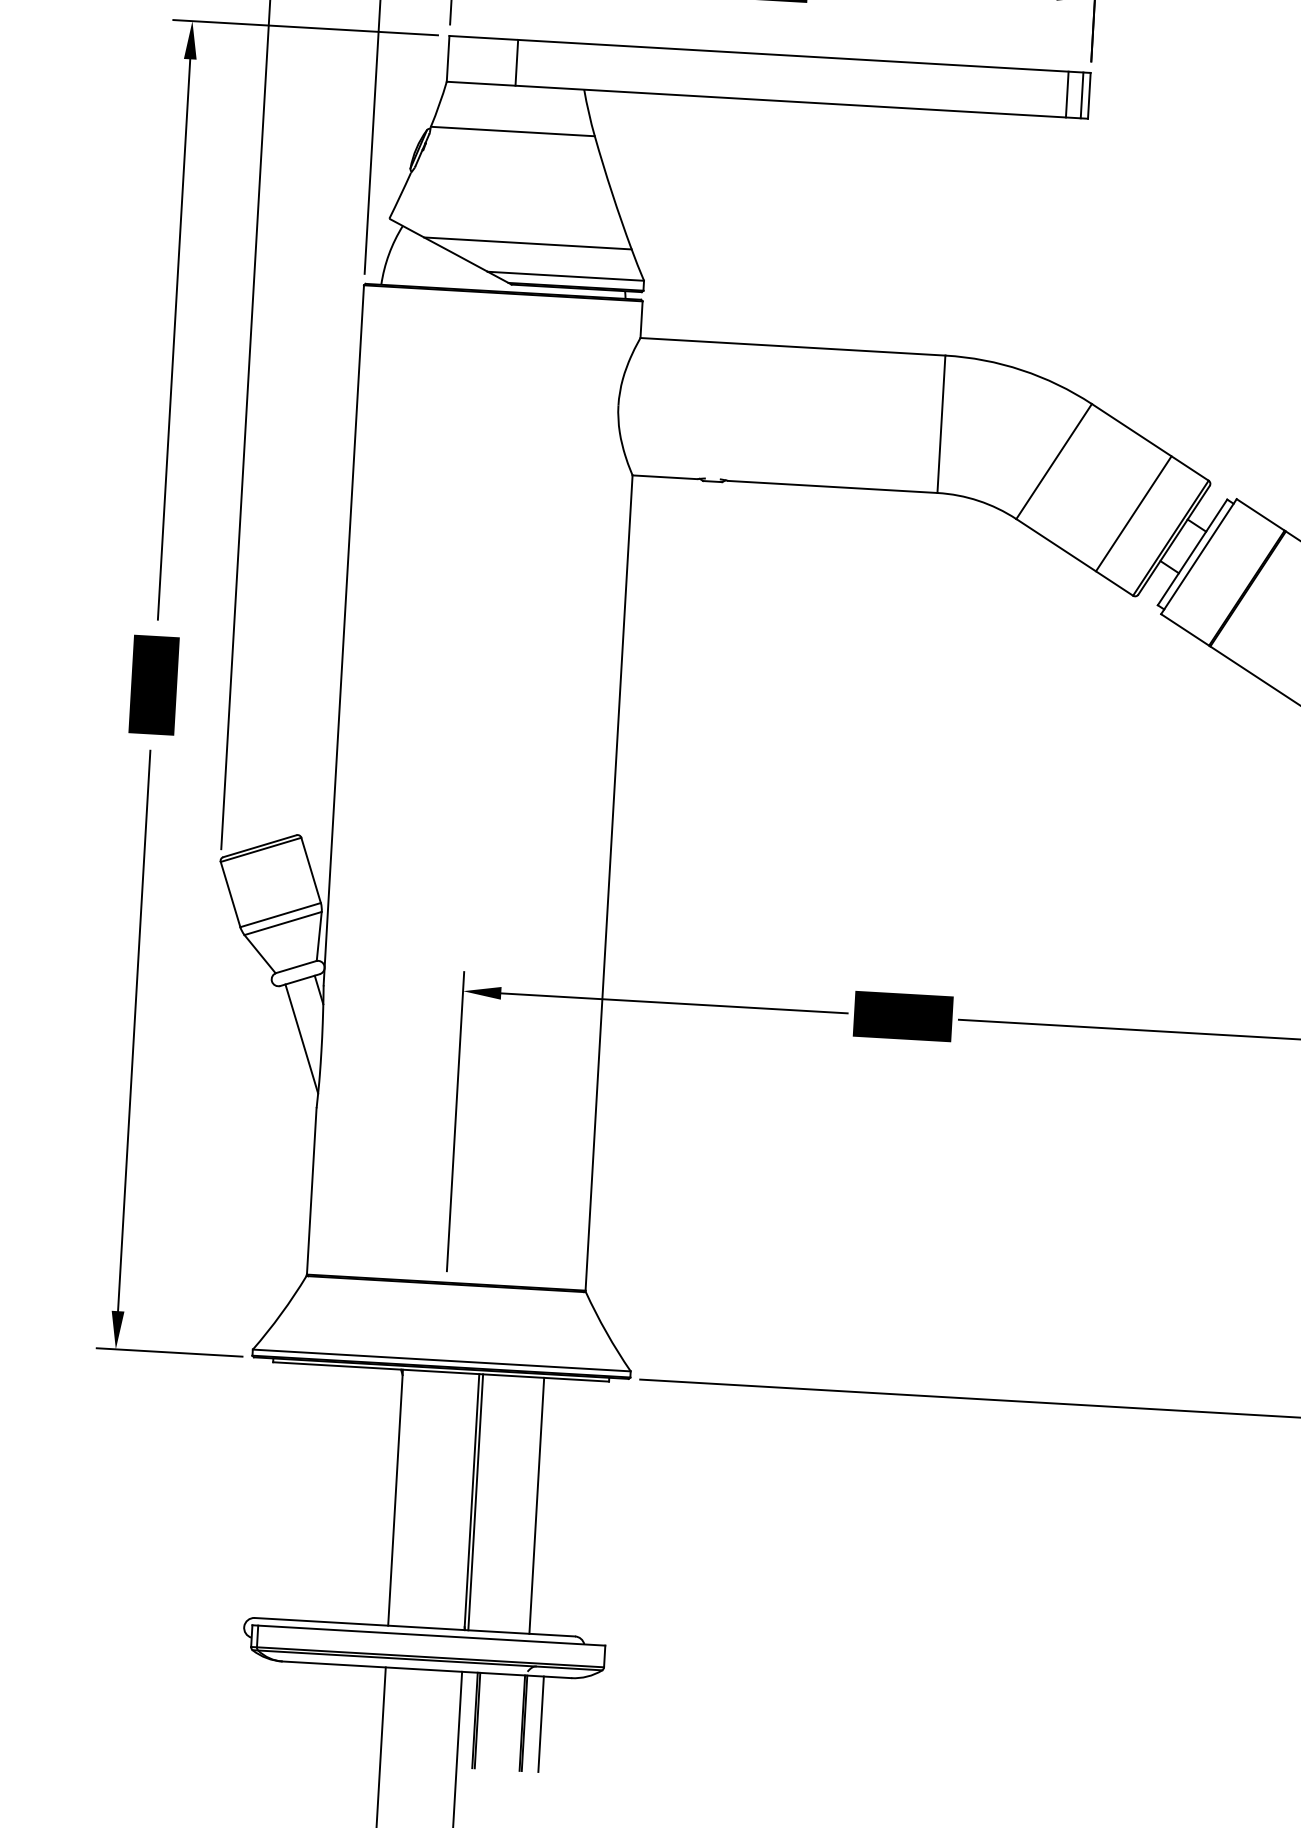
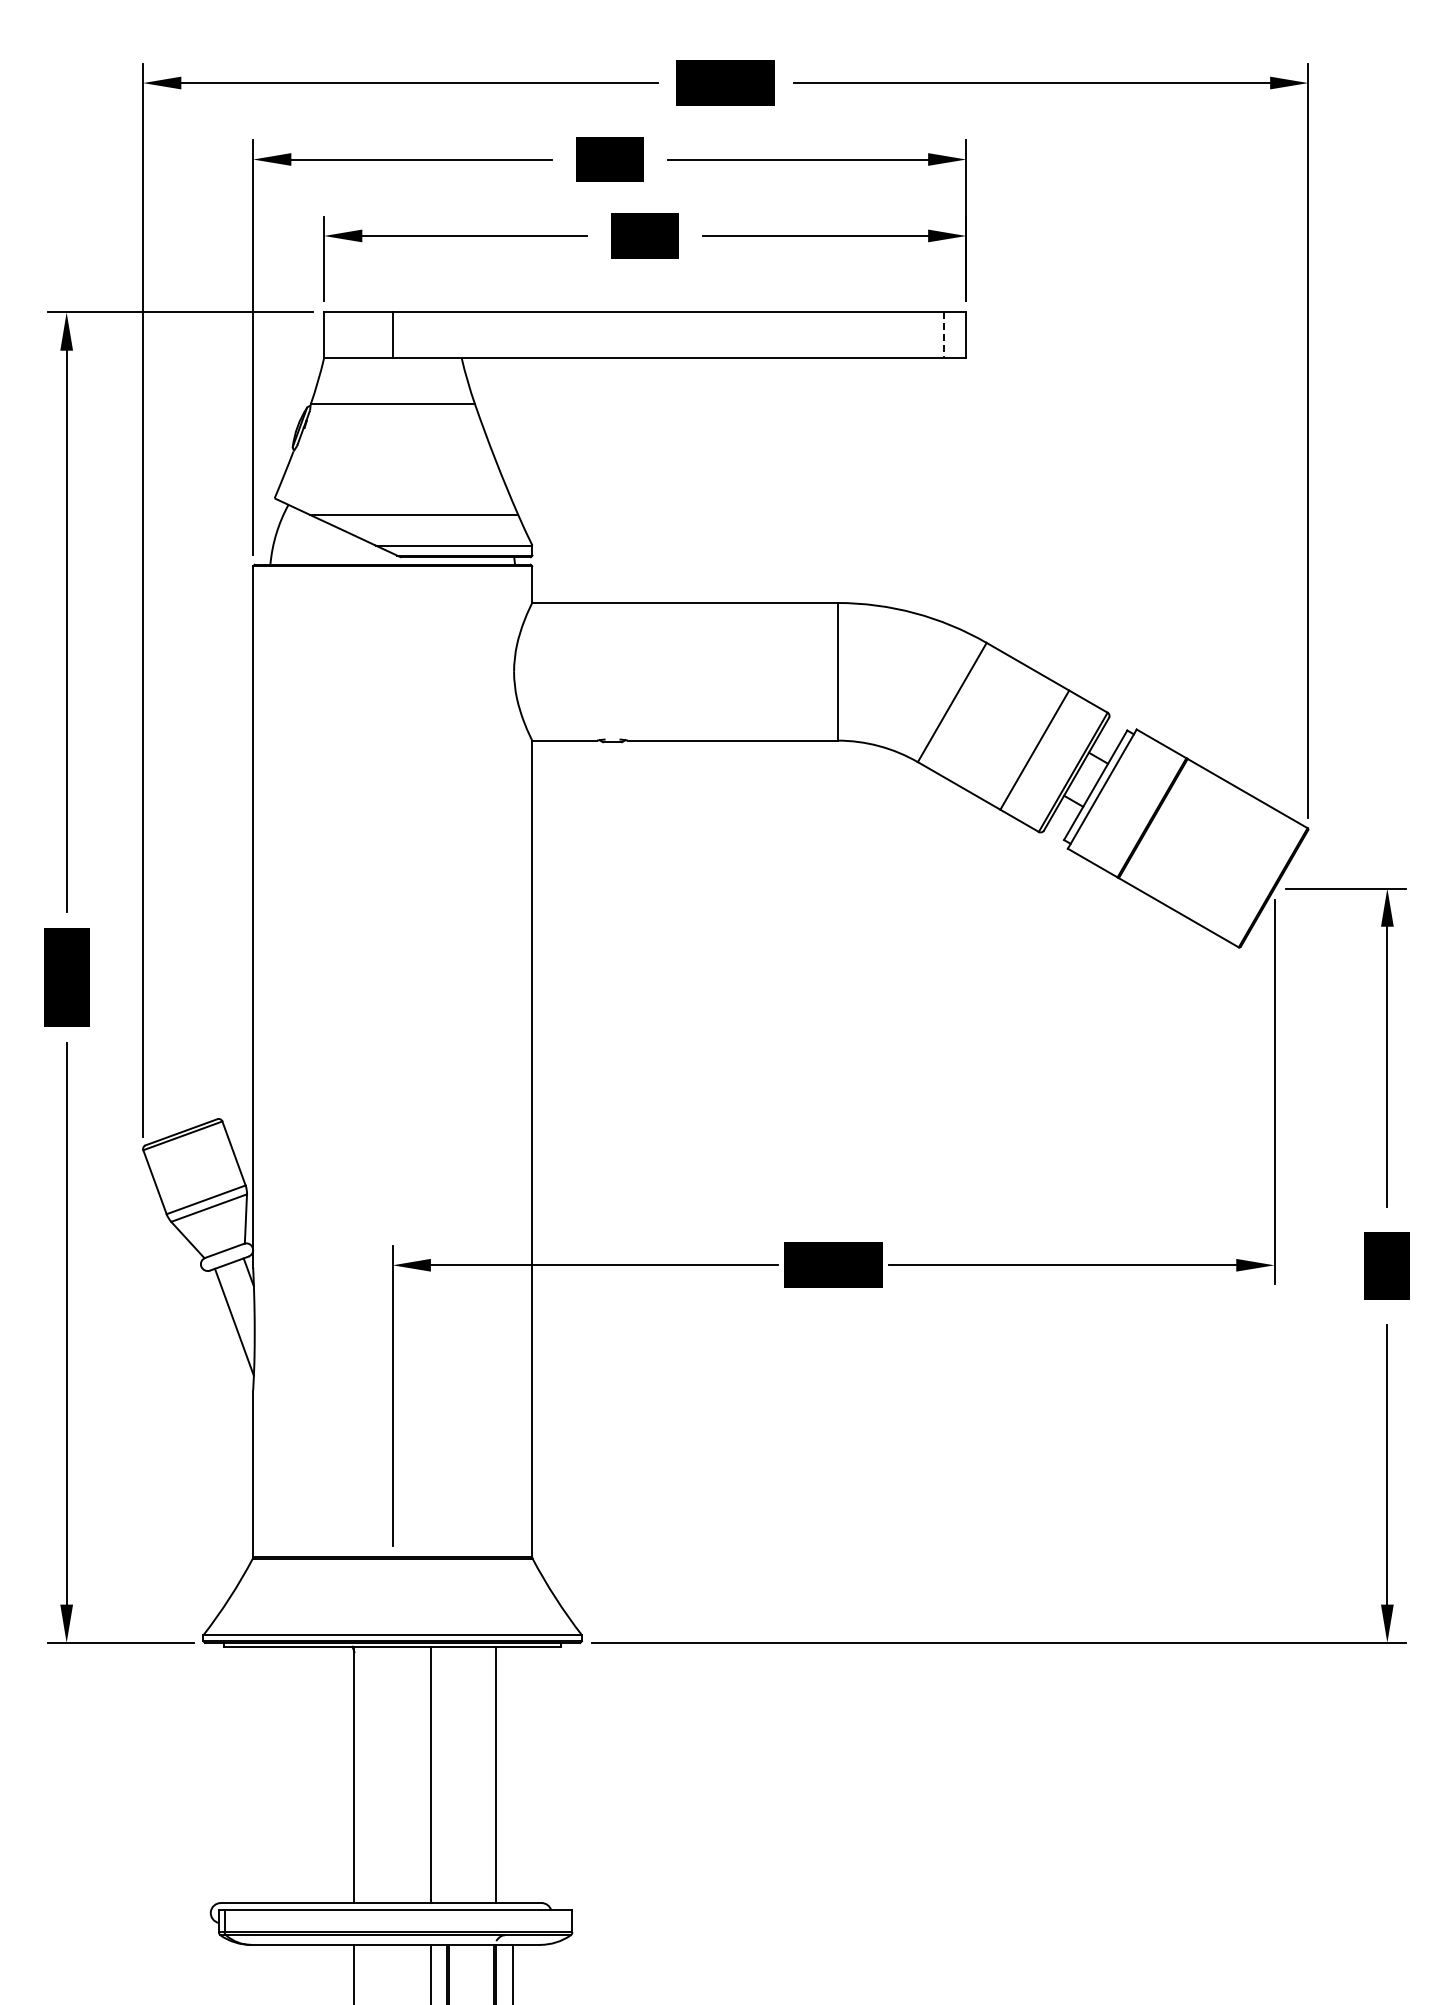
line: (1067, 94) -> (944, 335), solid -> dashed
line: (1082, 95) -> (959, 335), removed
line: (475, 1501) -> (434, 1774), removed

